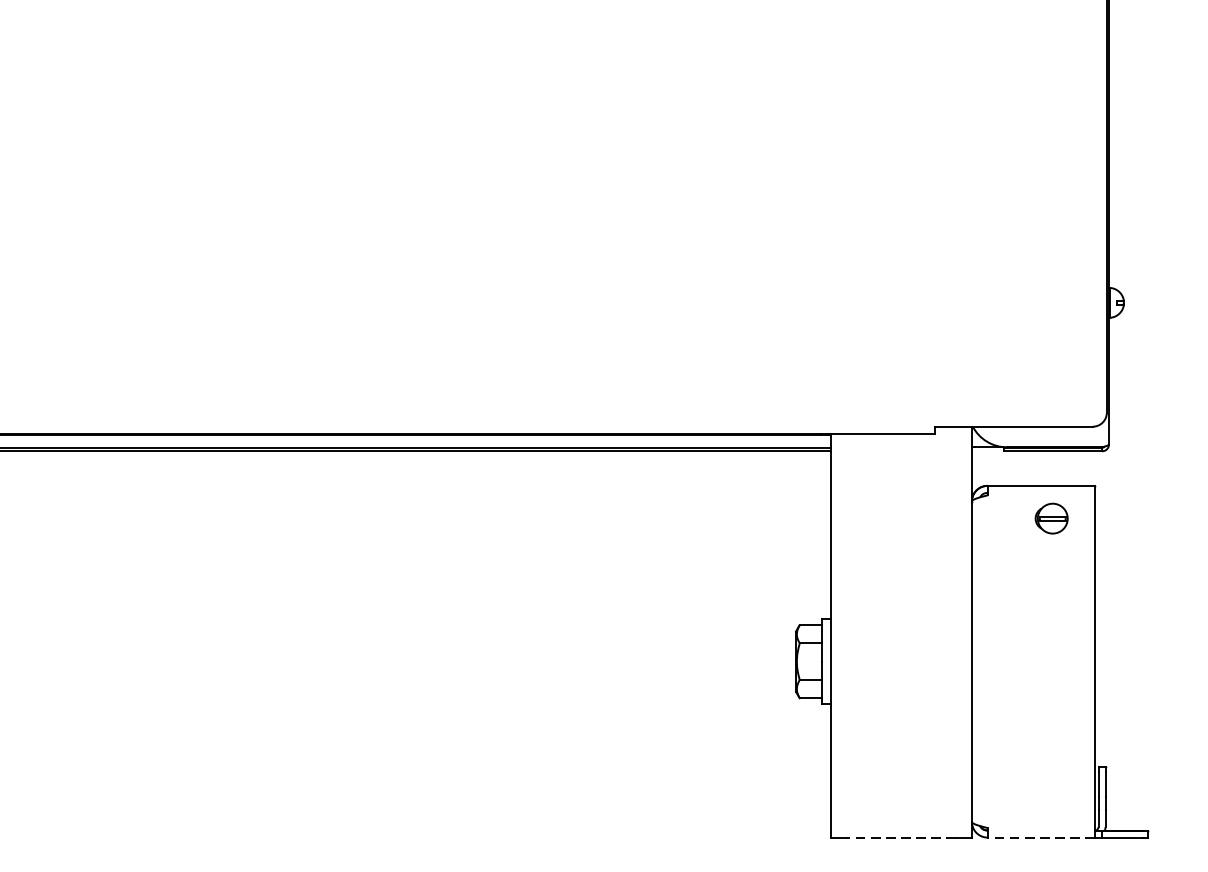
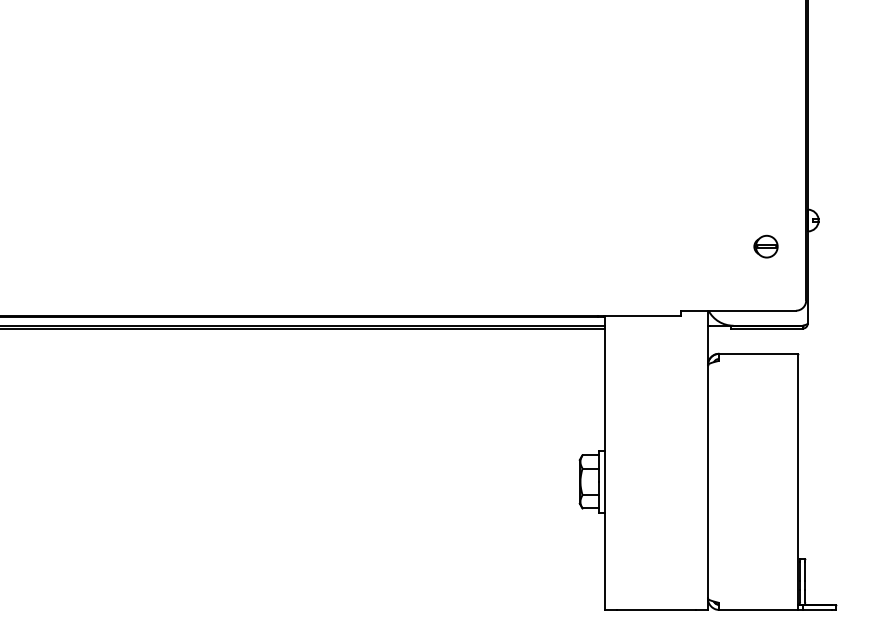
part: (1050, 518) -> (765, 246), moved
line: (901, 836) -> (656, 609), dashed -> solid
line: (1039, 836) -> (757, 609), dashed -> solid

